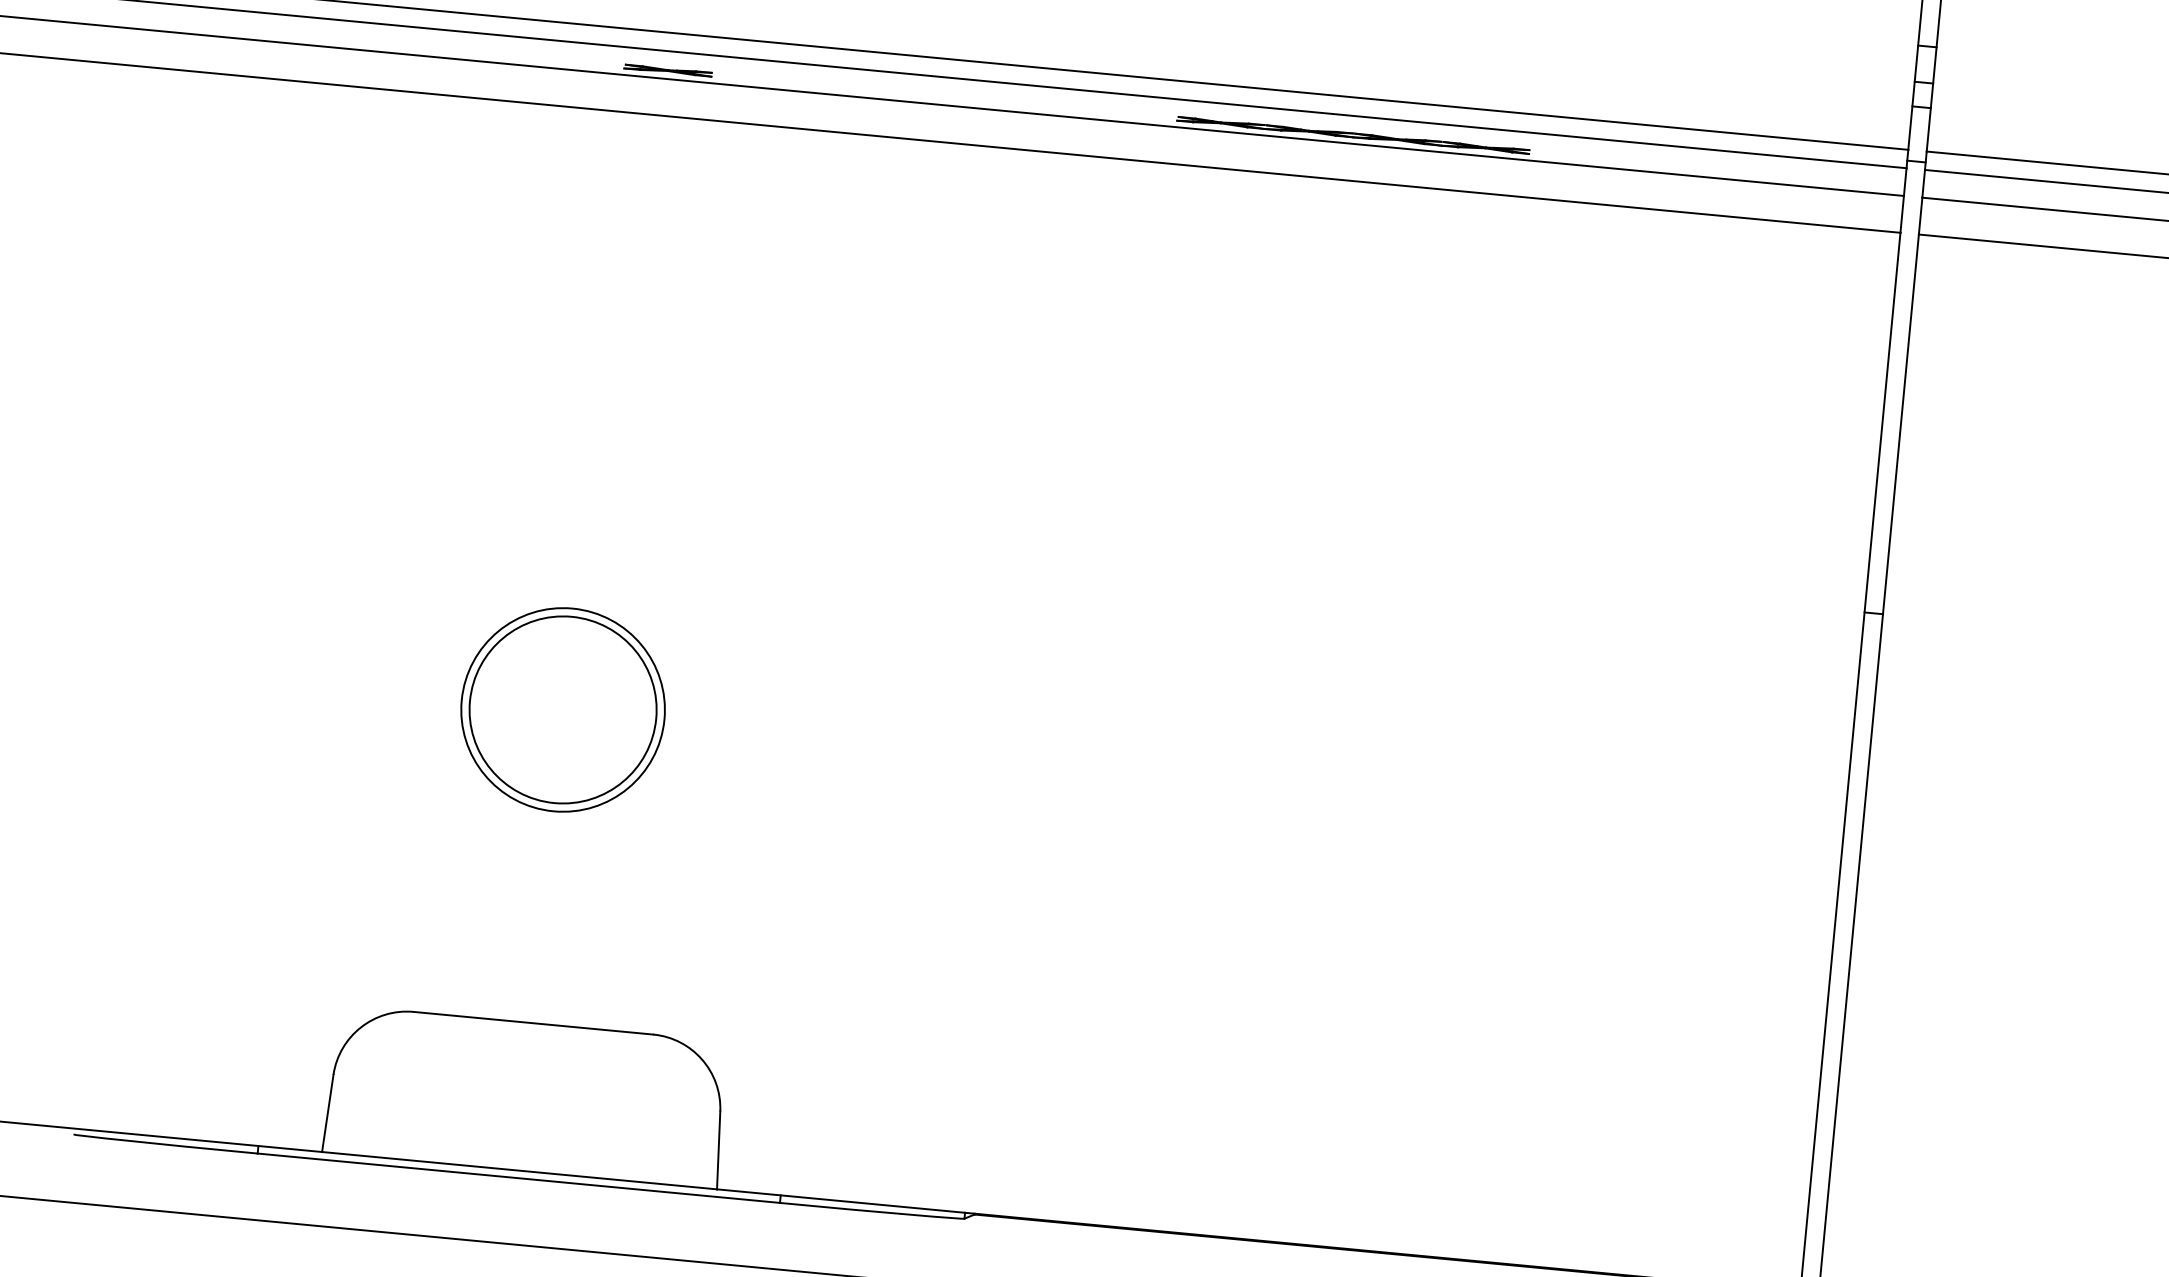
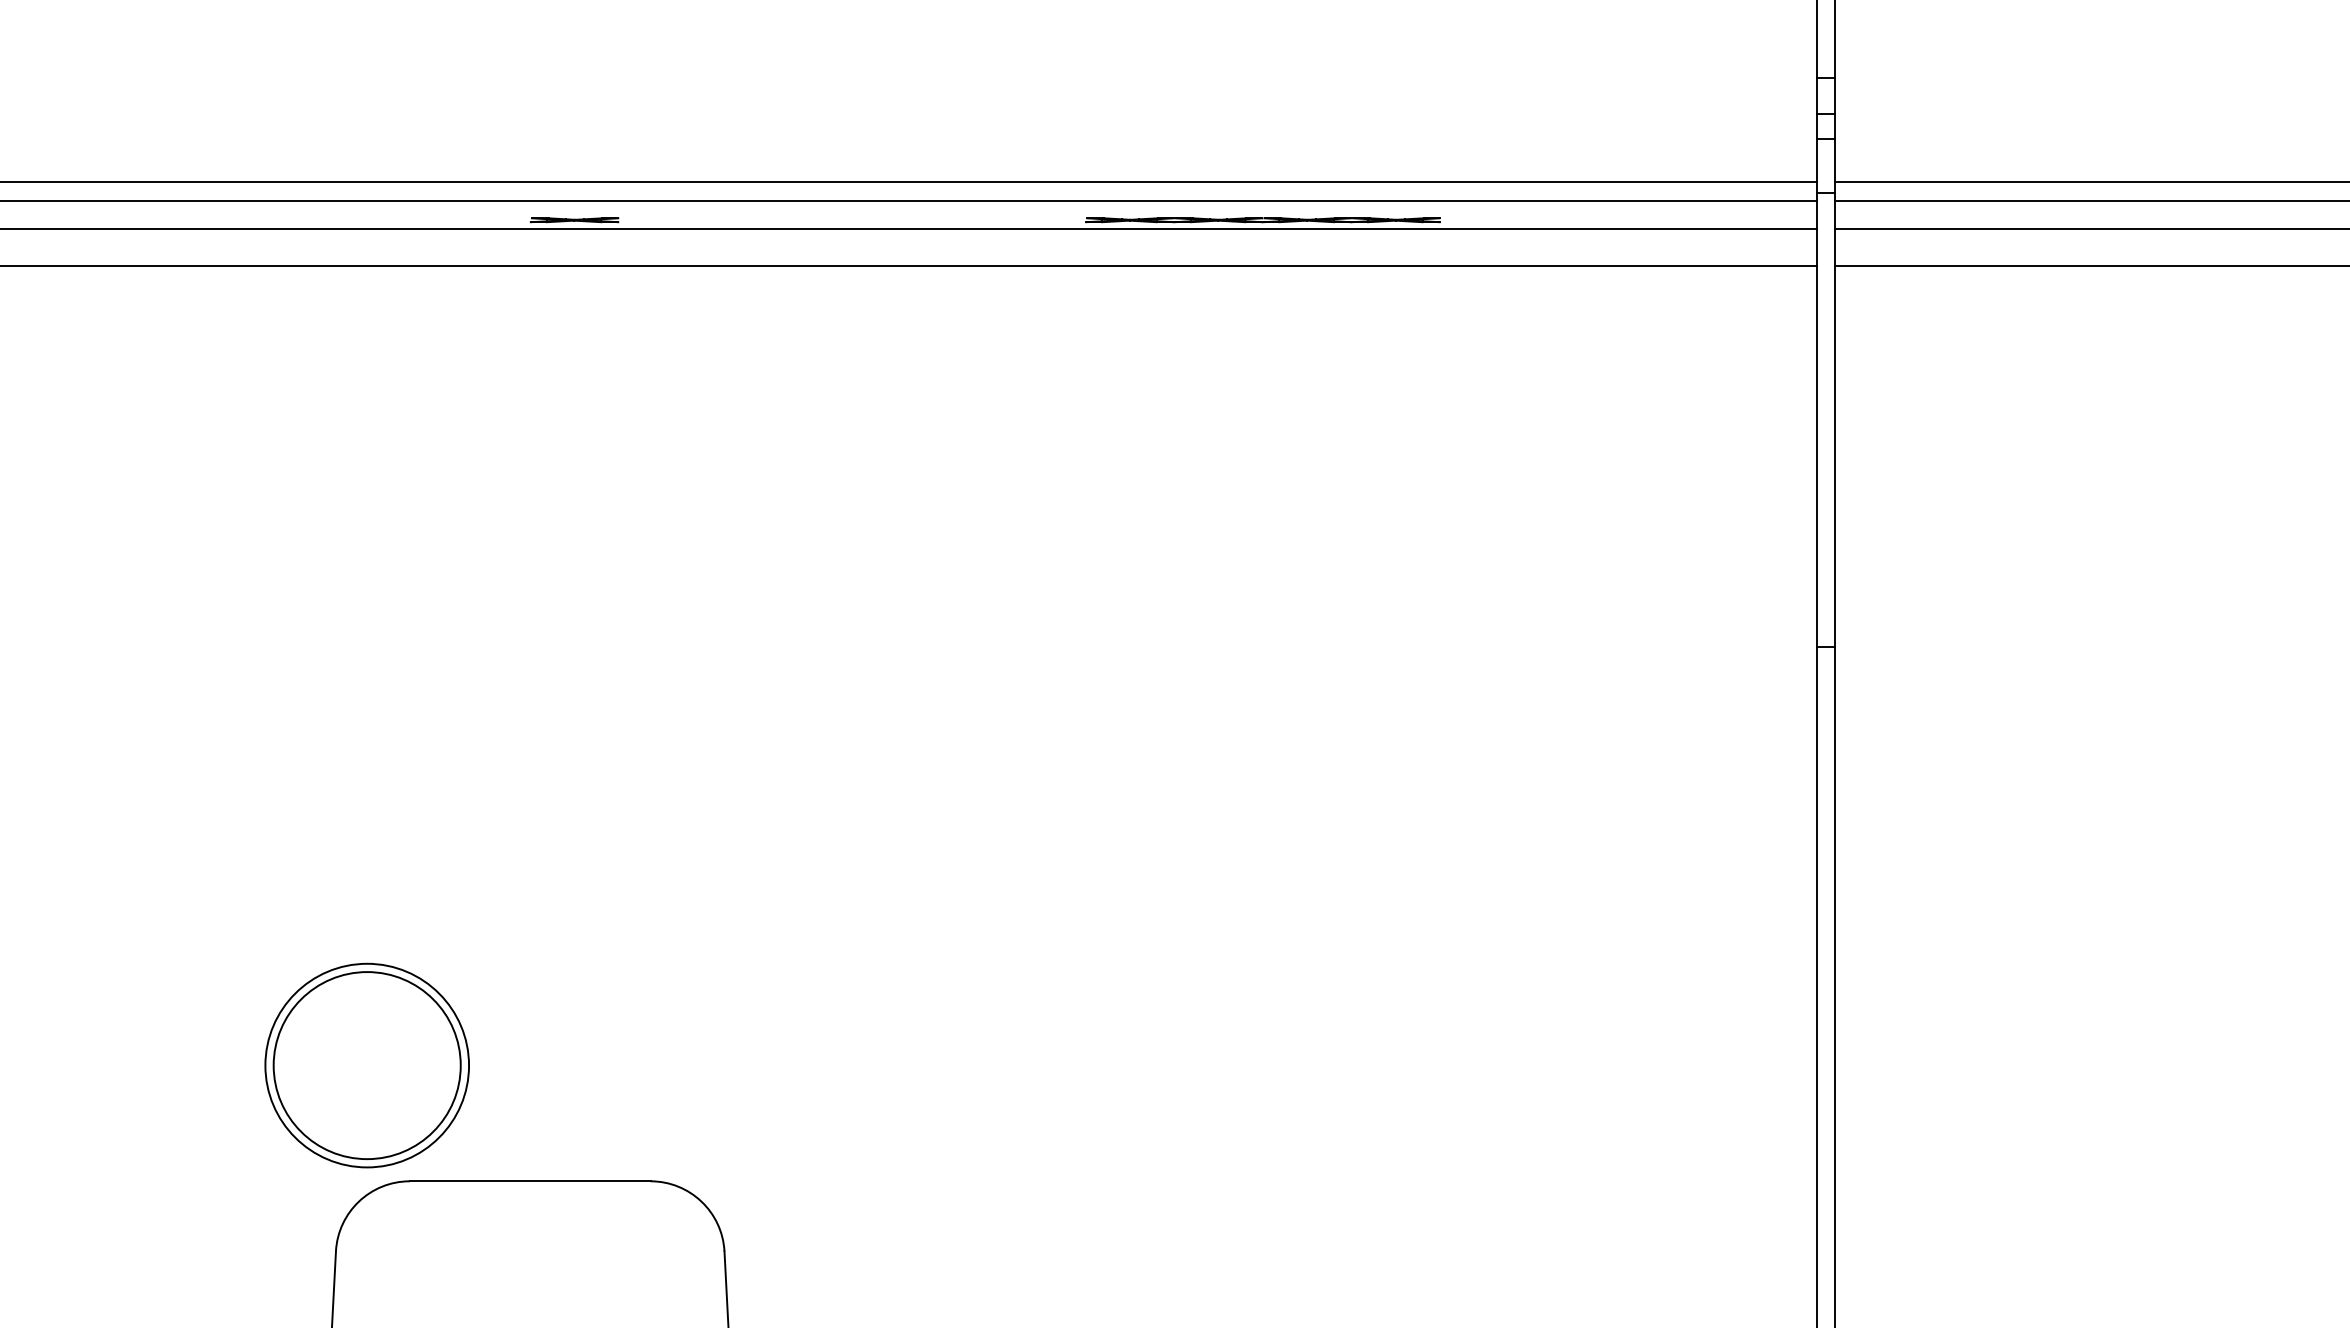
part: (562, 709) -> (366, 1065), moved

